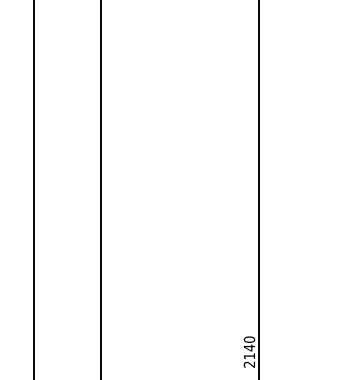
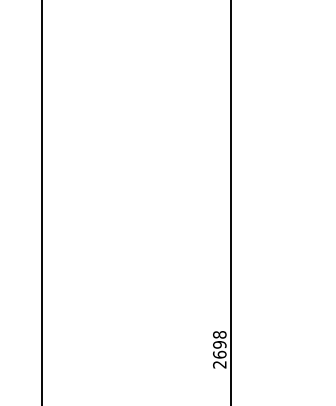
text: (249, 347) -> (219, 344), 2140 -> 2698

